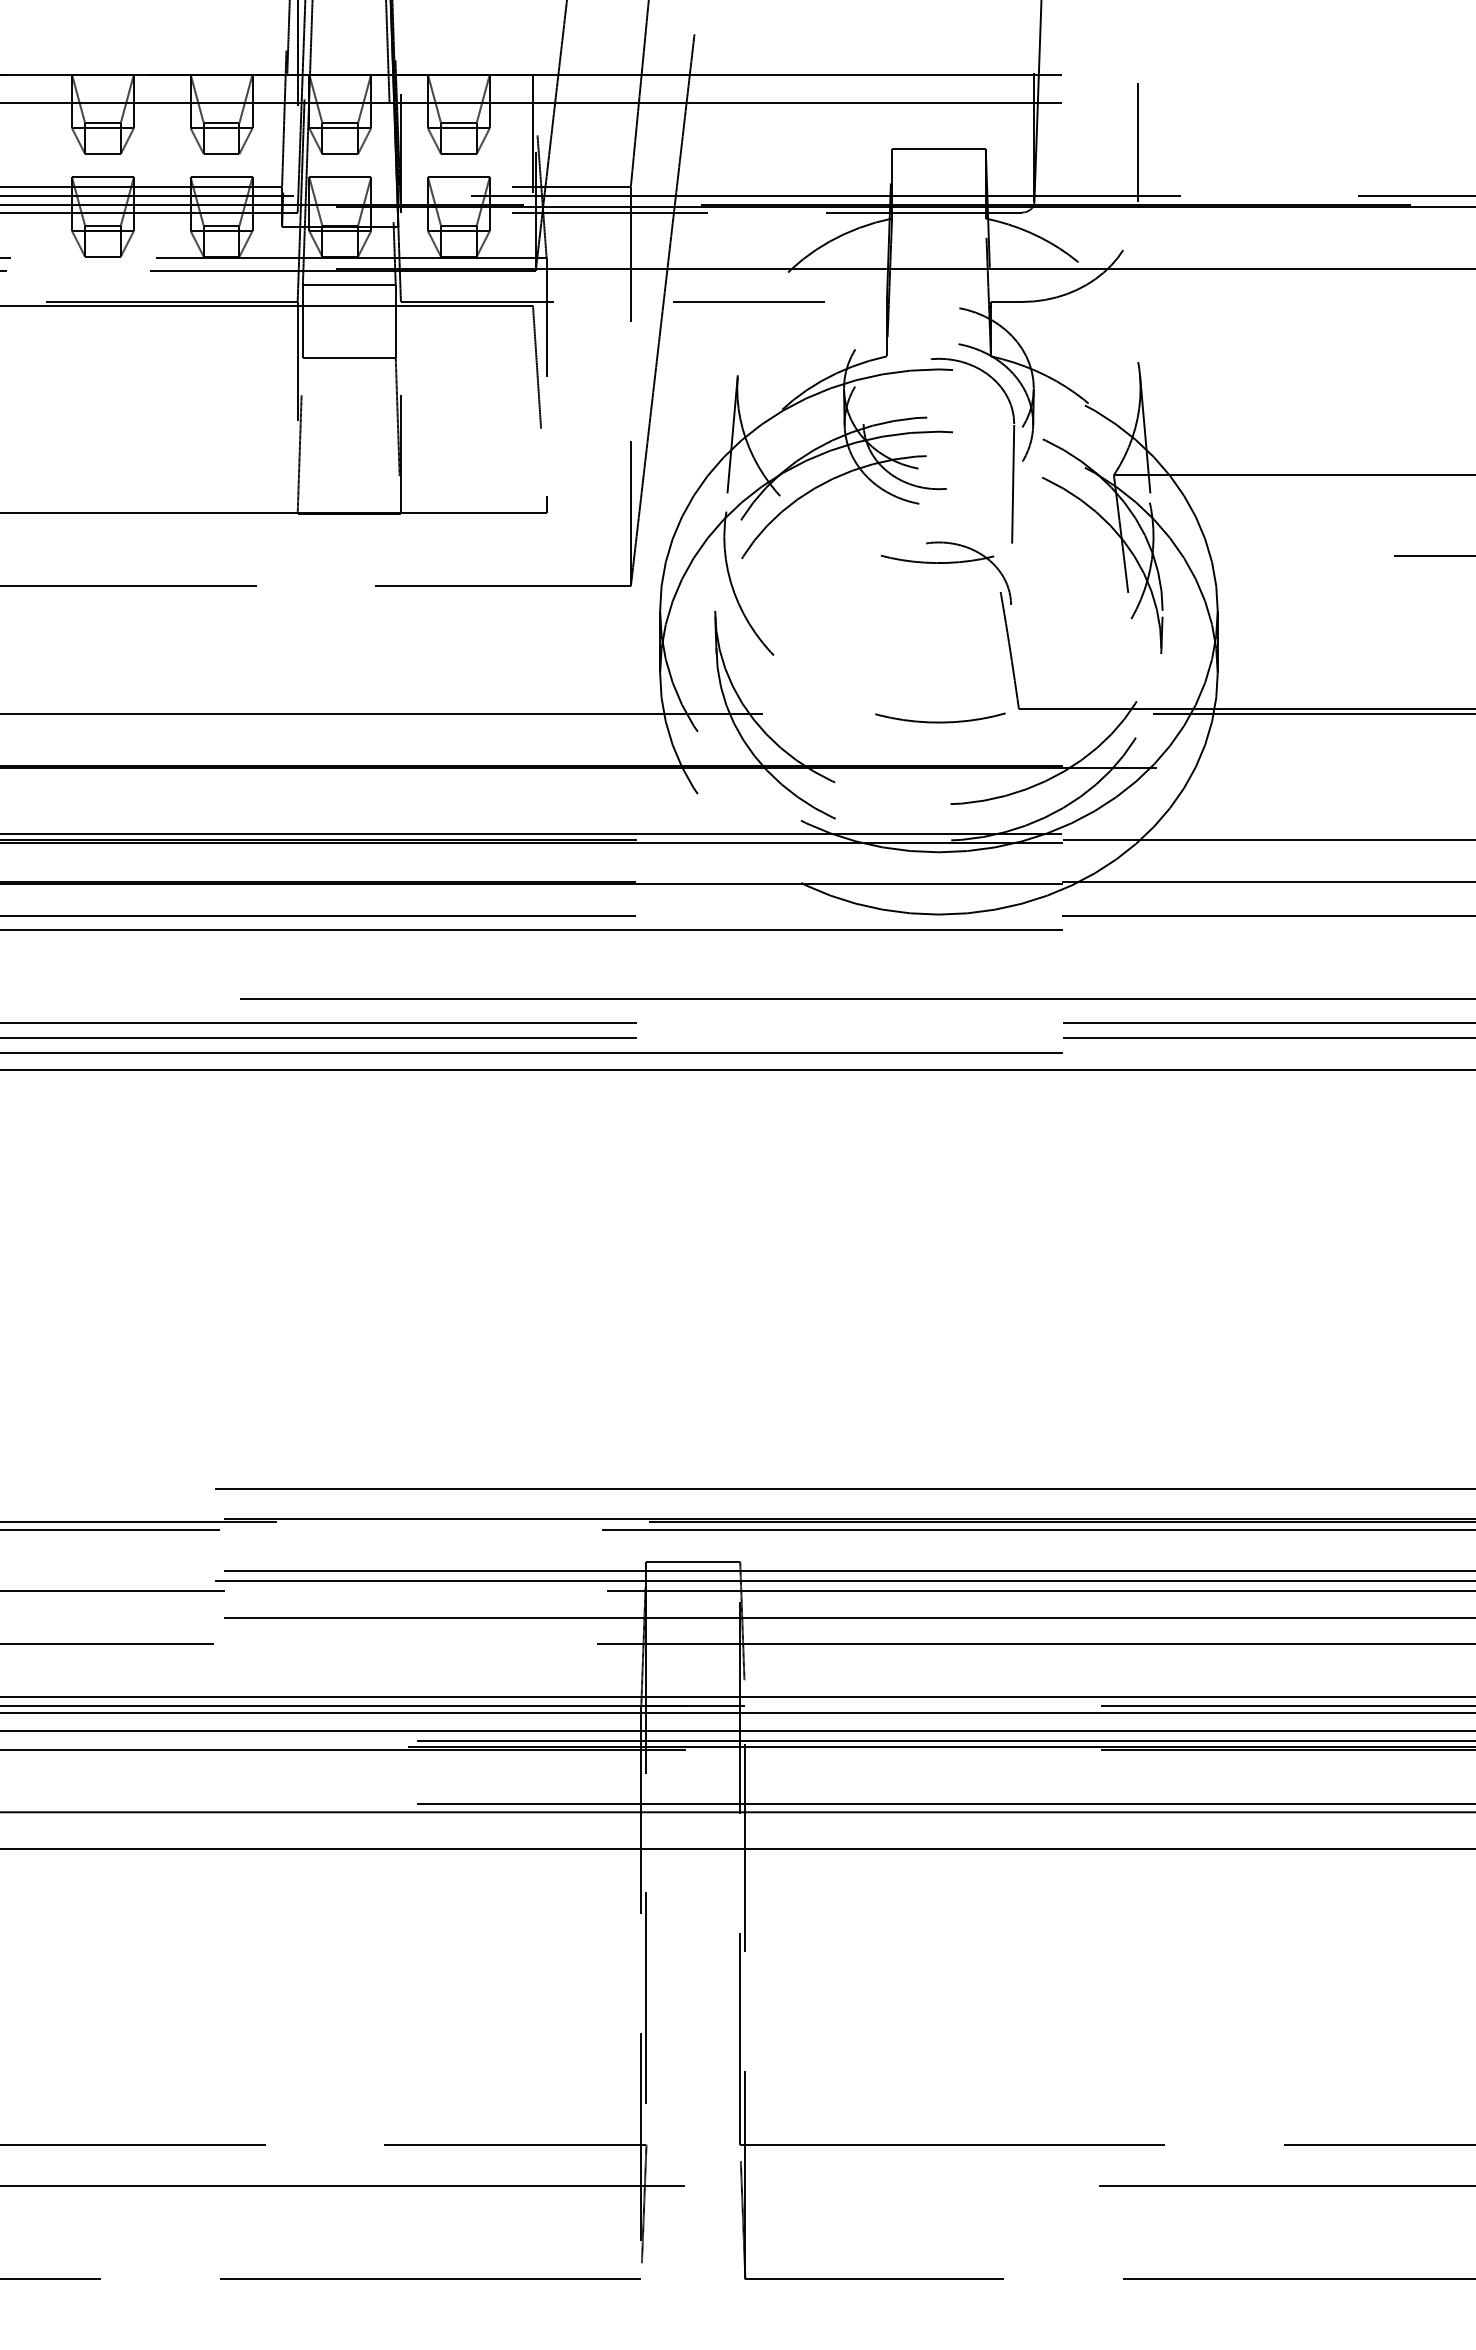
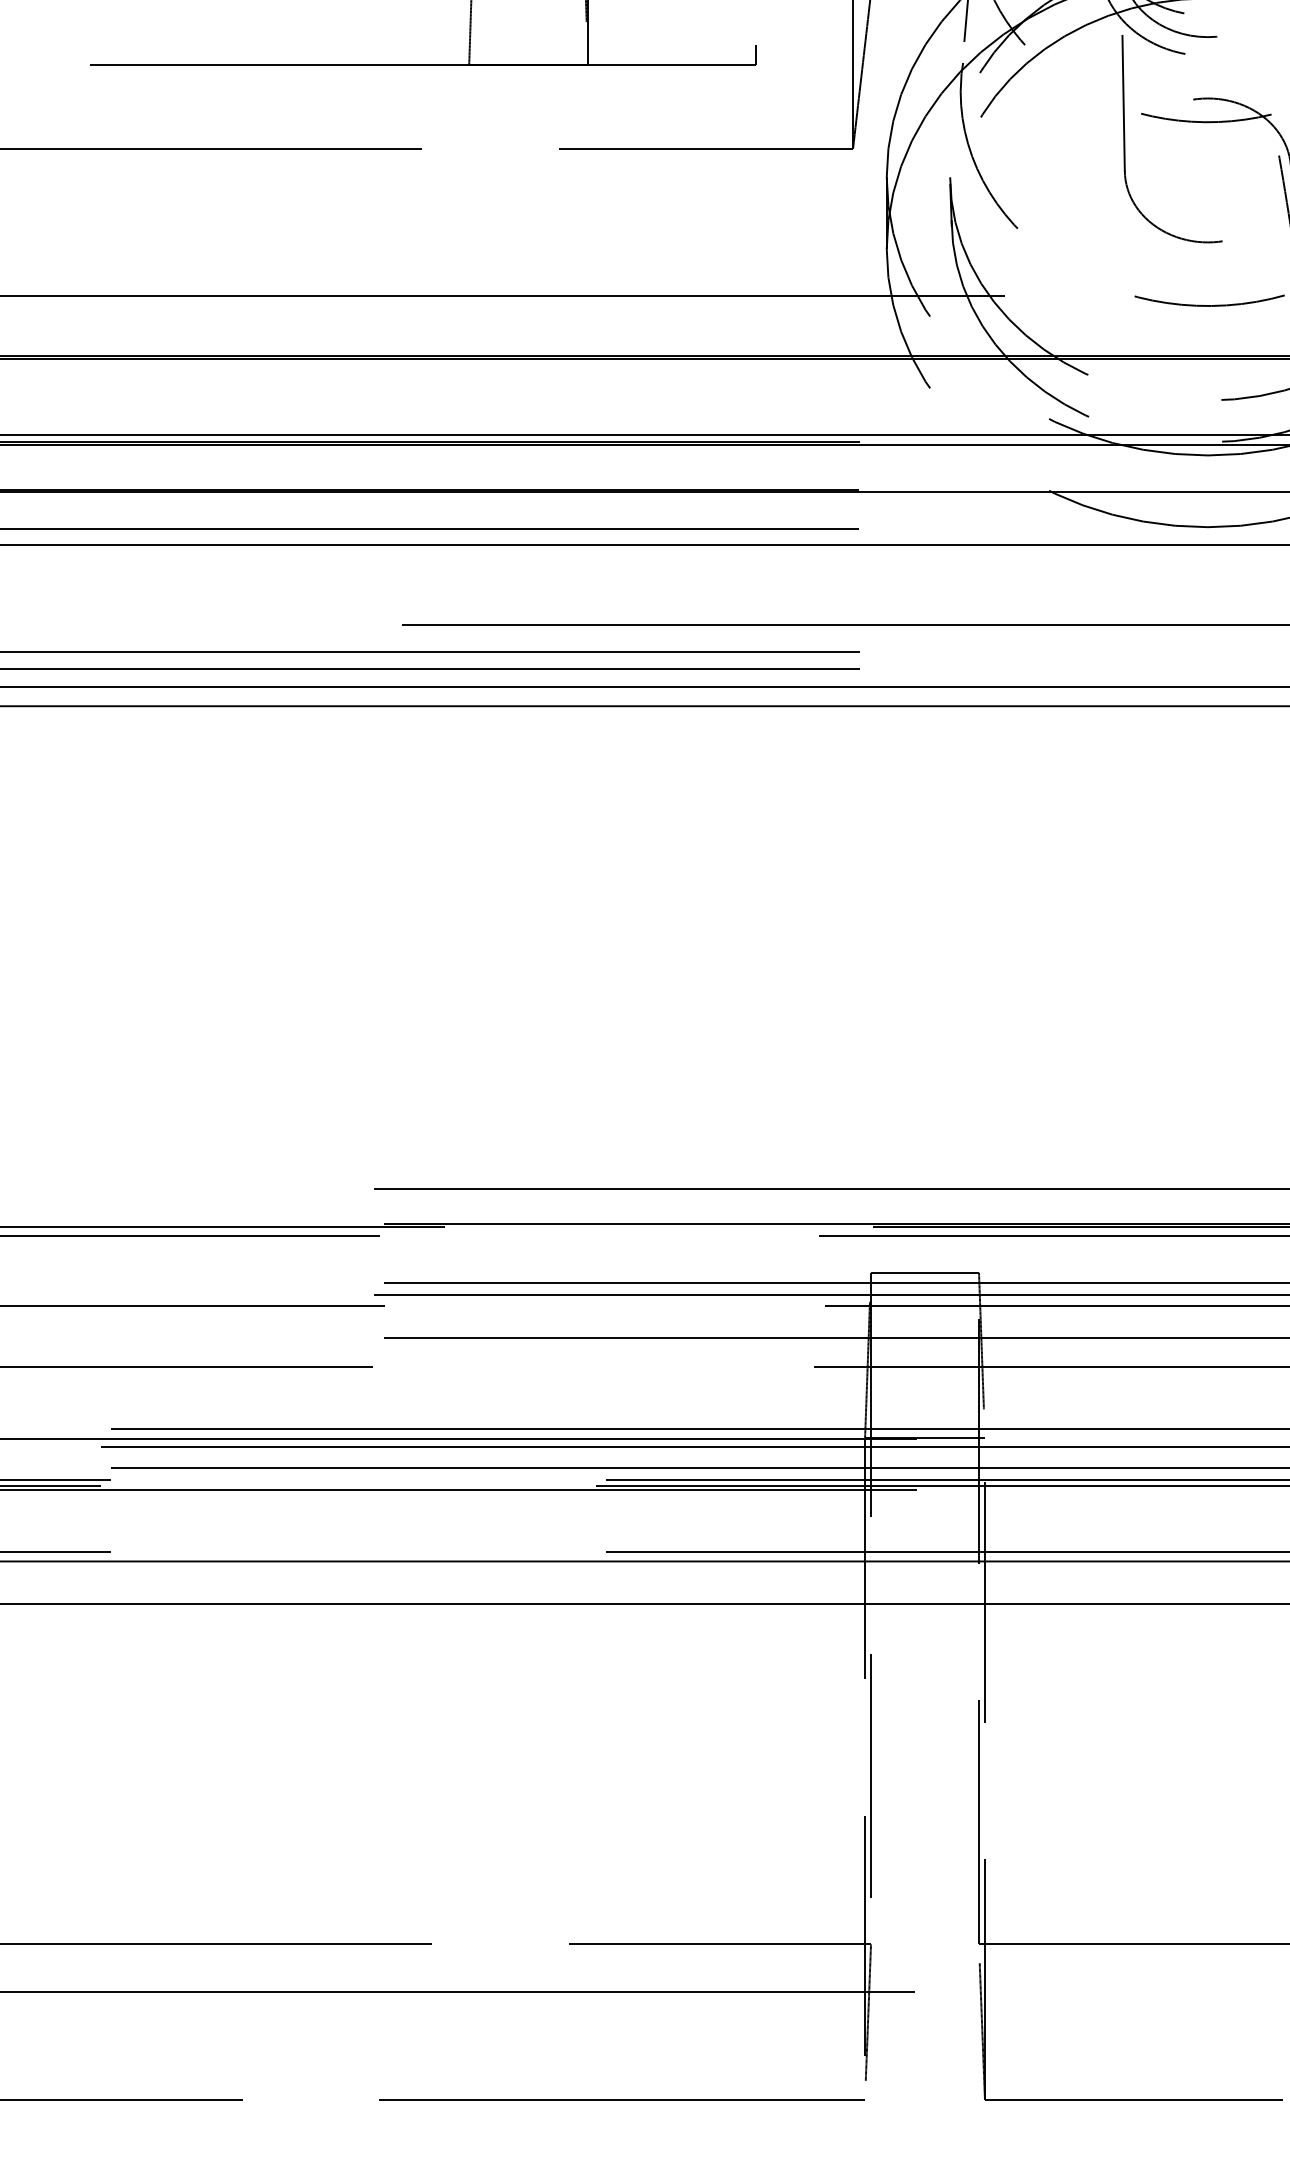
part: (867, 577) -> (1125, 138), added

